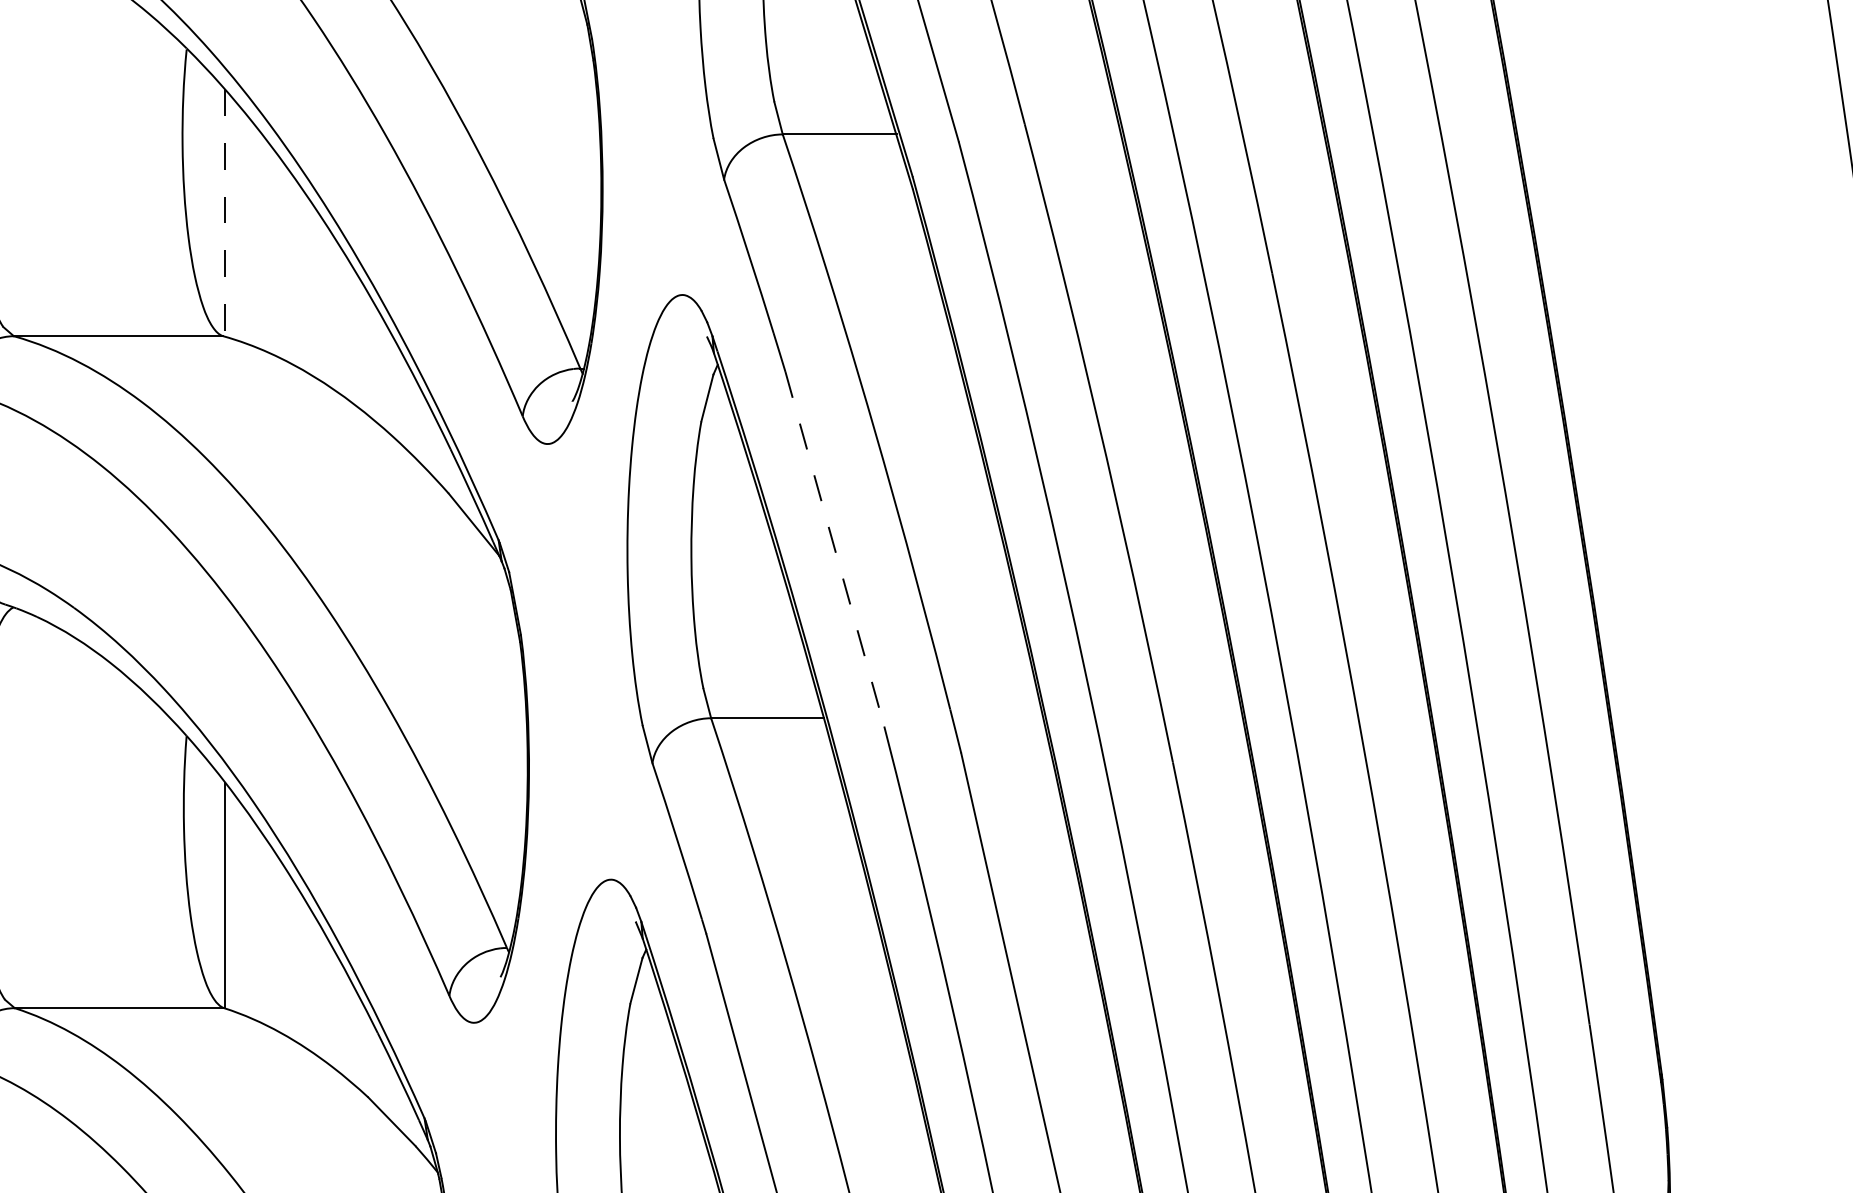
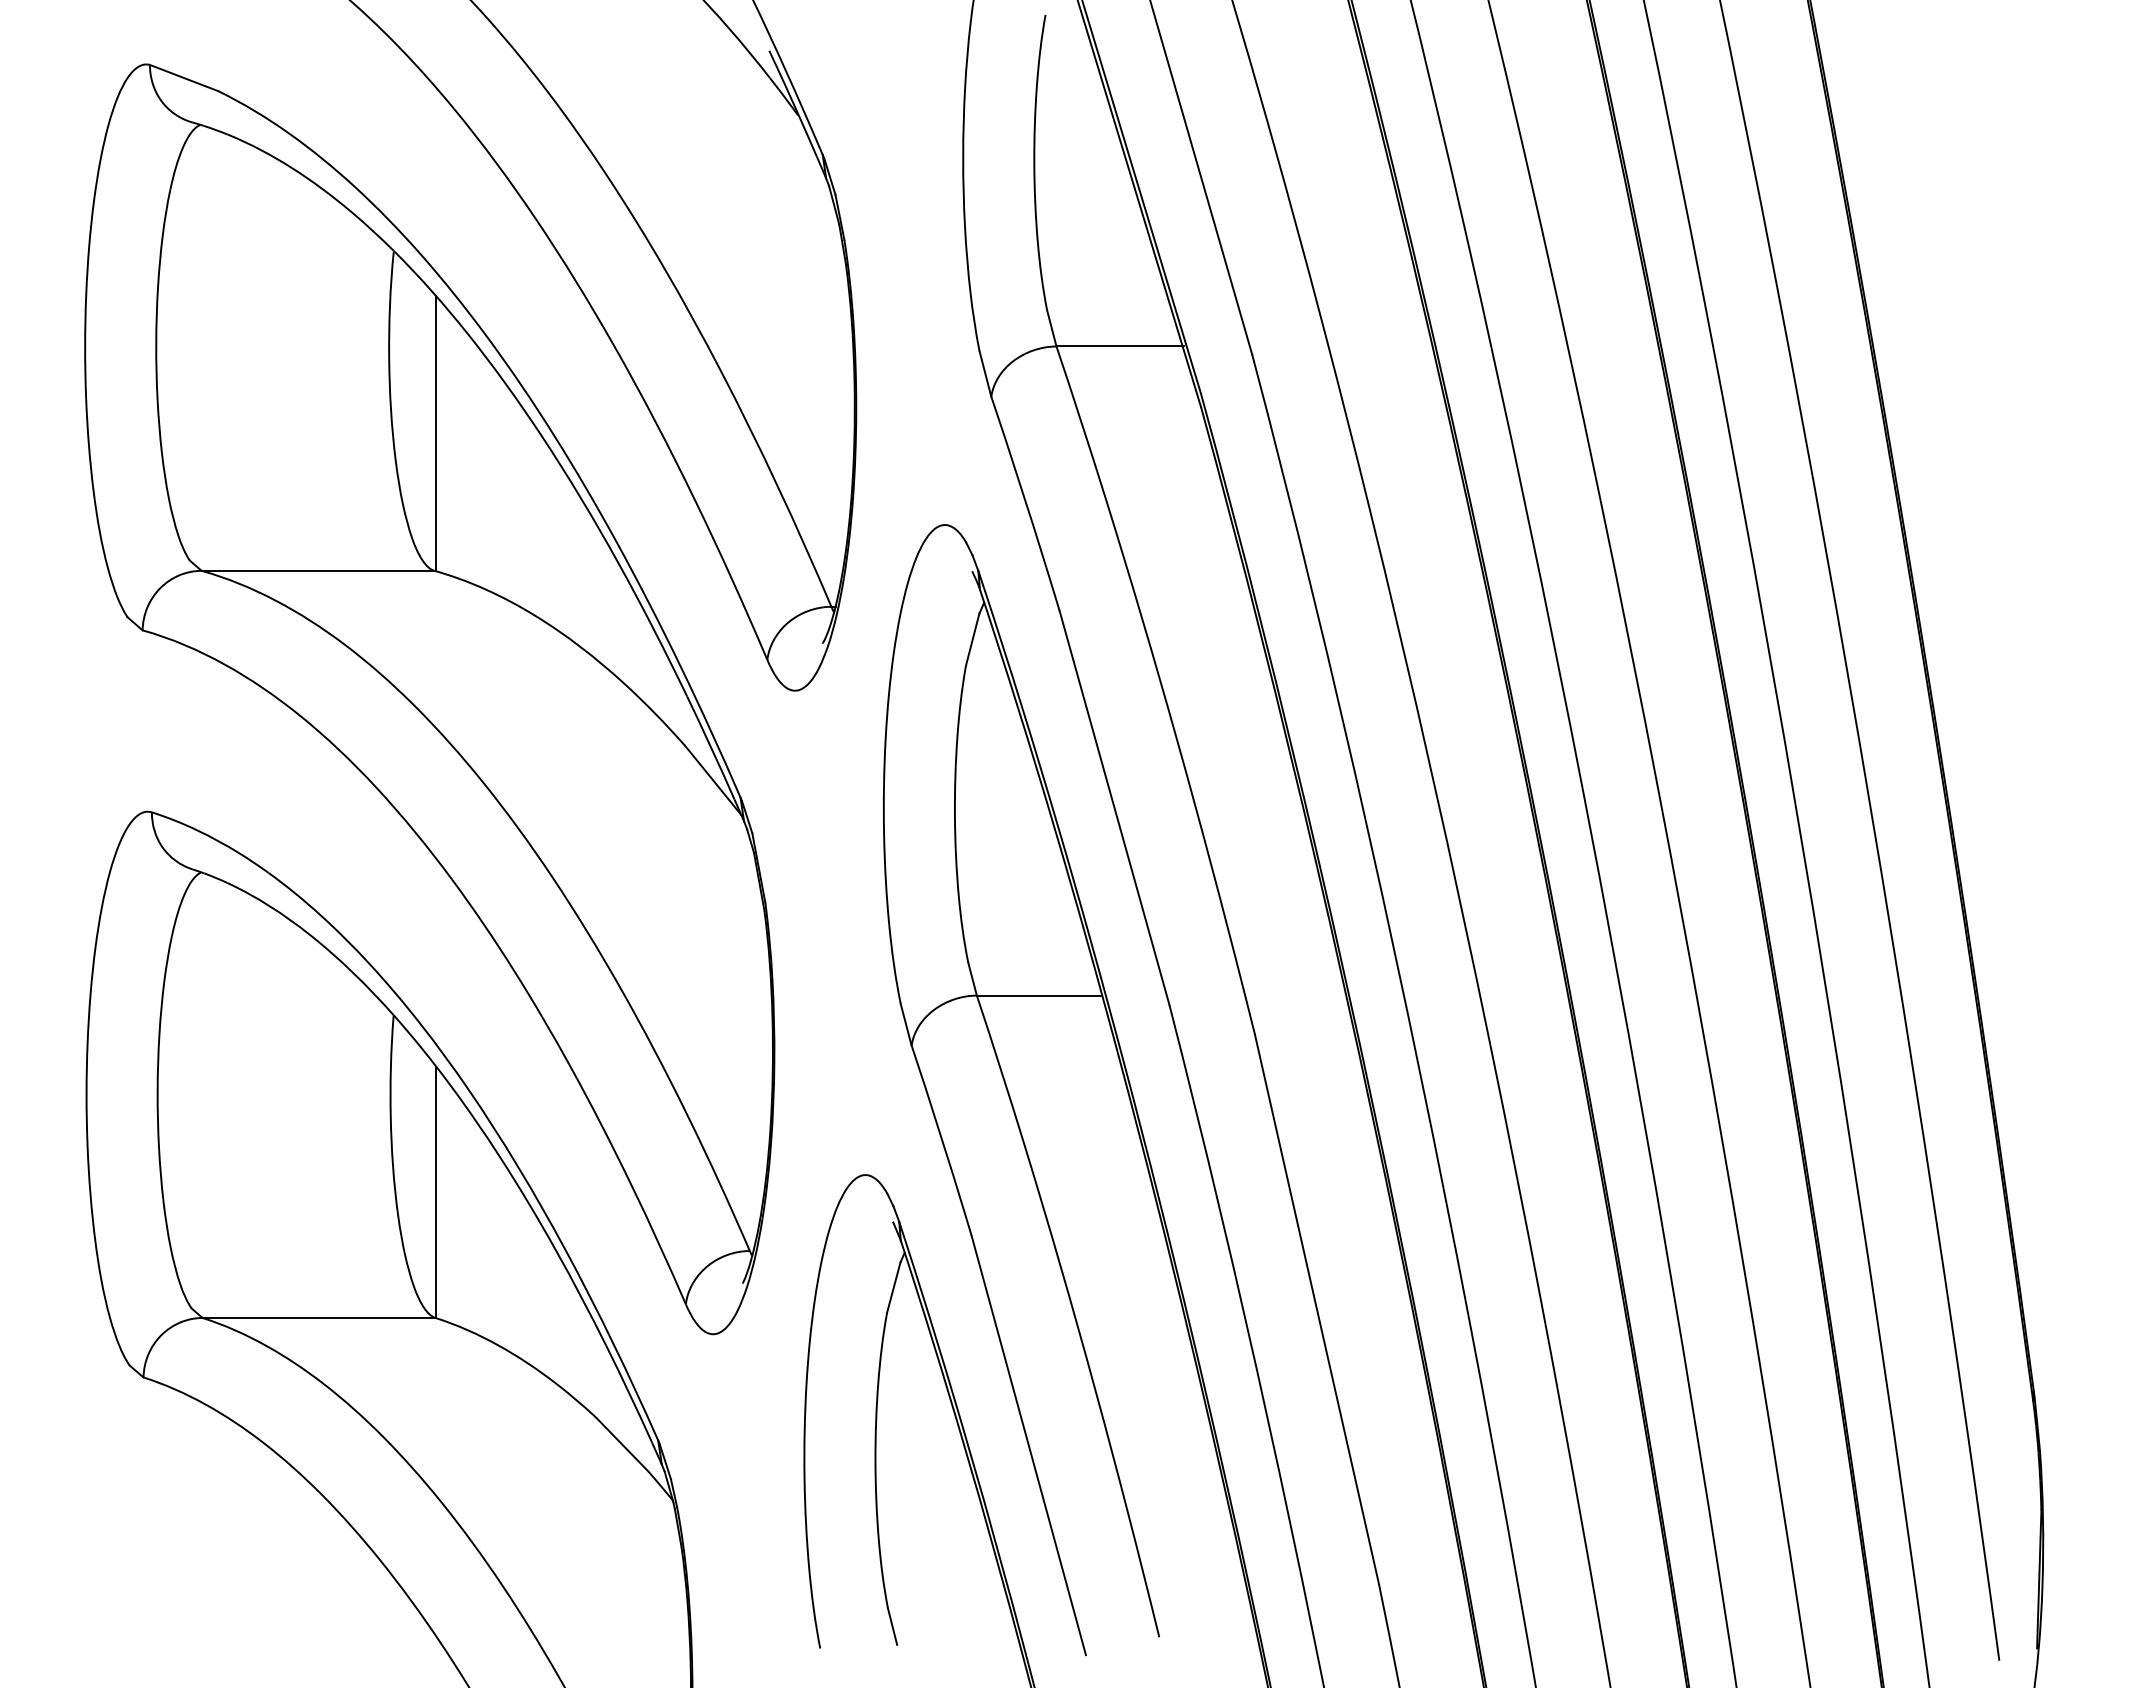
line: (225, 213) -> (436, 434), dashed -> solid
line: (834, 549) -> (1114, 807), dashed -> solid

